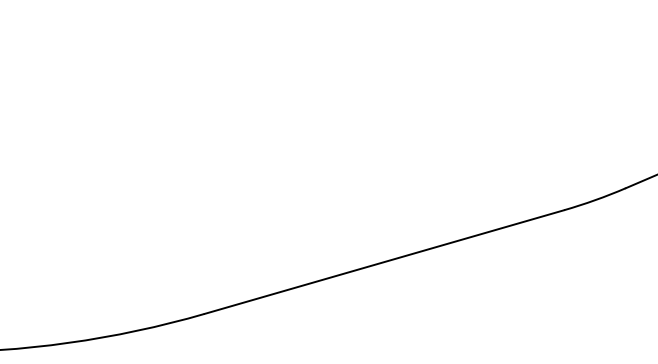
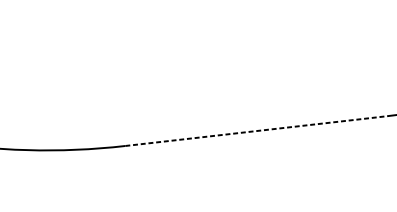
line: (384, 262) -> (256, 131), solid -> dashed

